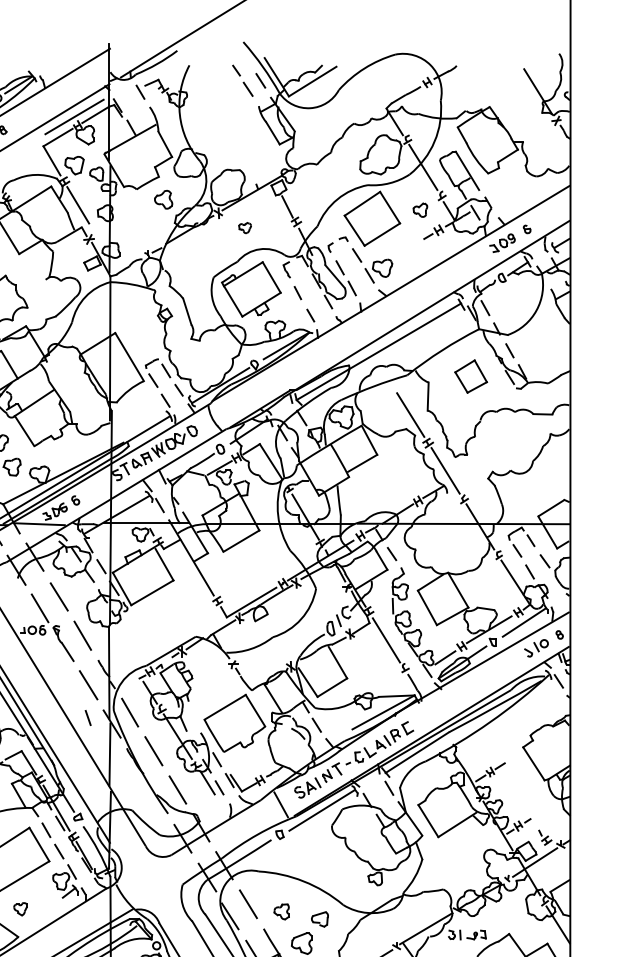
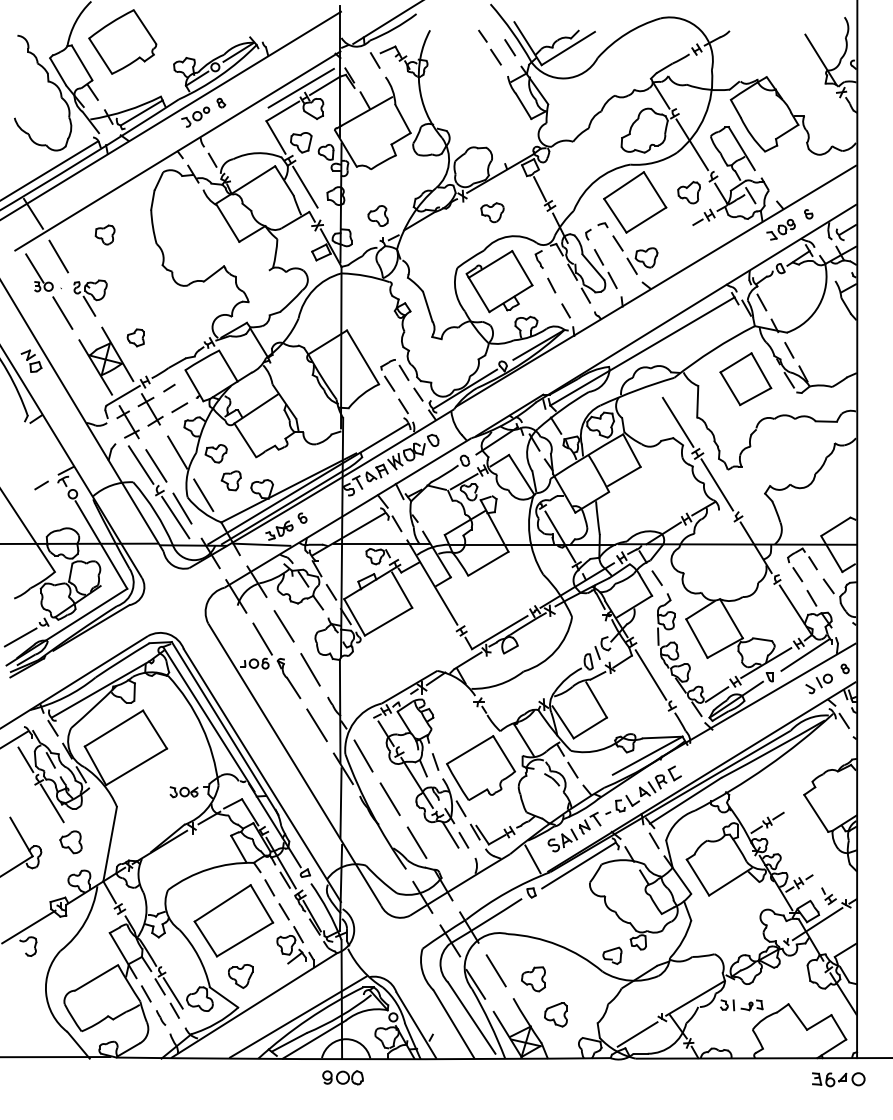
part: (163, 199) -> (377, 215), moved
part: (419, 209) -> (688, 192), size x1.43
part: (245, 227) -> (492, 212), size x1.67
part: (470, 376) -> (745, 379), size x1.43
line: (88, 717) -> (435, 761), moved
part: (20, 909) -> (240, 976), size x1.67
part: (281, 911) -> (533, 979), size x1.43
part: (320, 919) -> (612, 955), moved

